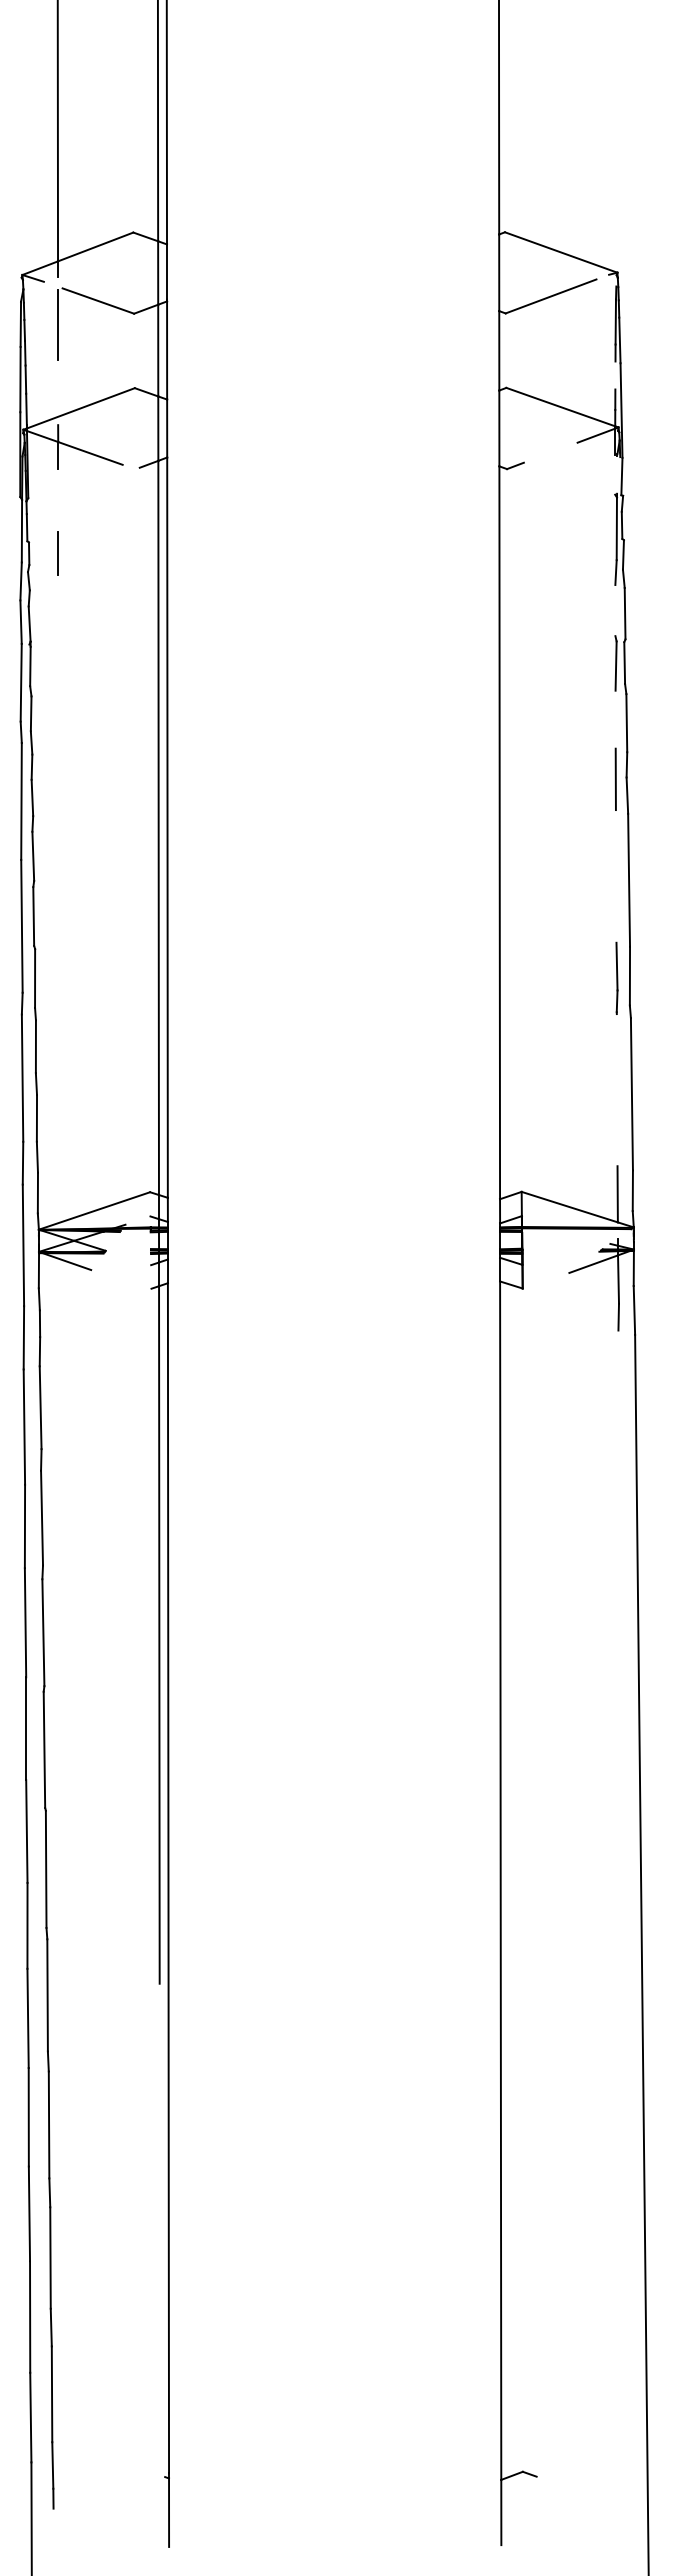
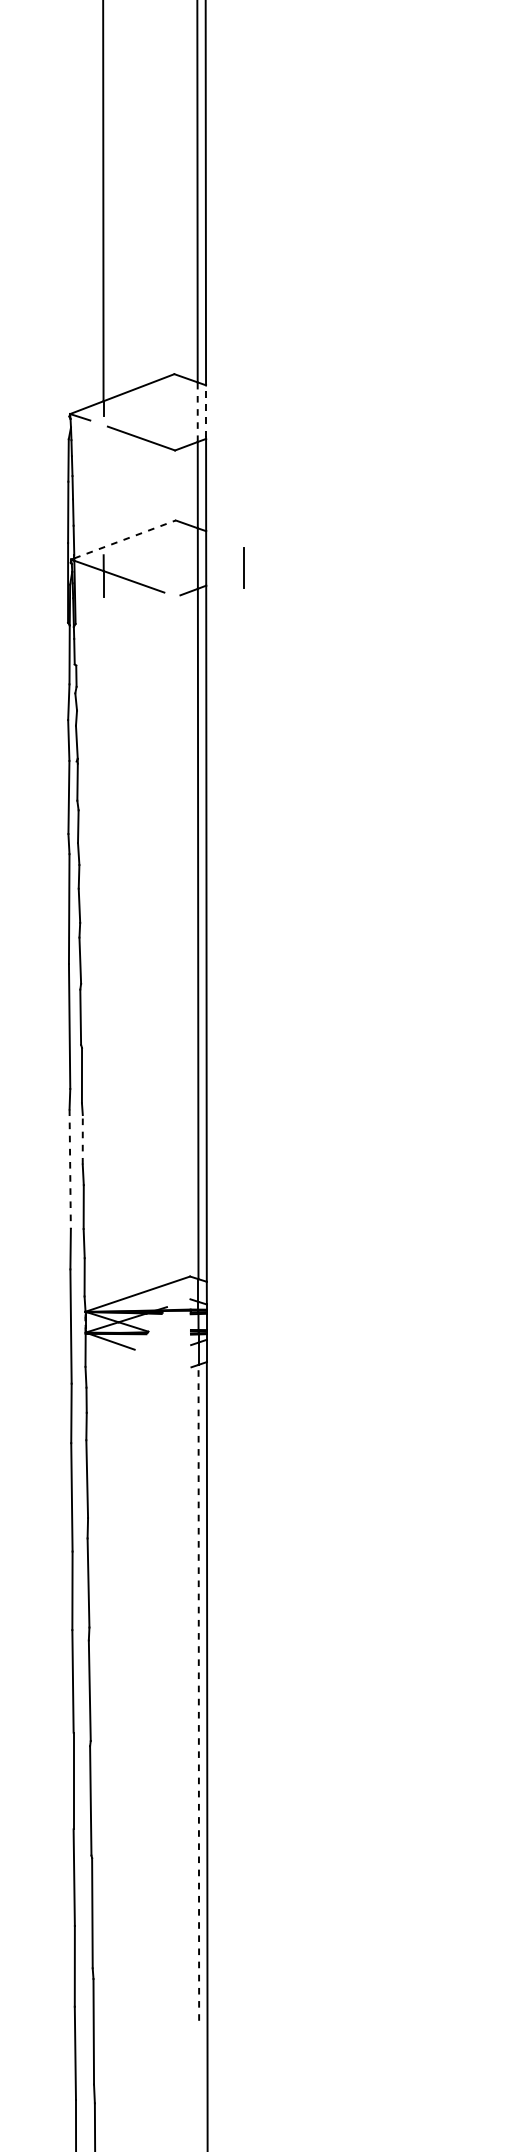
line: (167, 272) -> (206, 411), solid -> dashed
line: (158, 273) -> (198, 412), solid -> dashed
line: (58, 324) -> (103, 460), removed
line: (80, 408) -> (124, 539), solid -> dashed
line: (57, 553) -> (243, 567), moved
line: (35, 1046) -> (82, 1139), solid -> dashed
line: (22, 1078) -> (70, 1169), solid -> dashed
line: (159, 1634) -> (198, 1692), solid -> dashed

